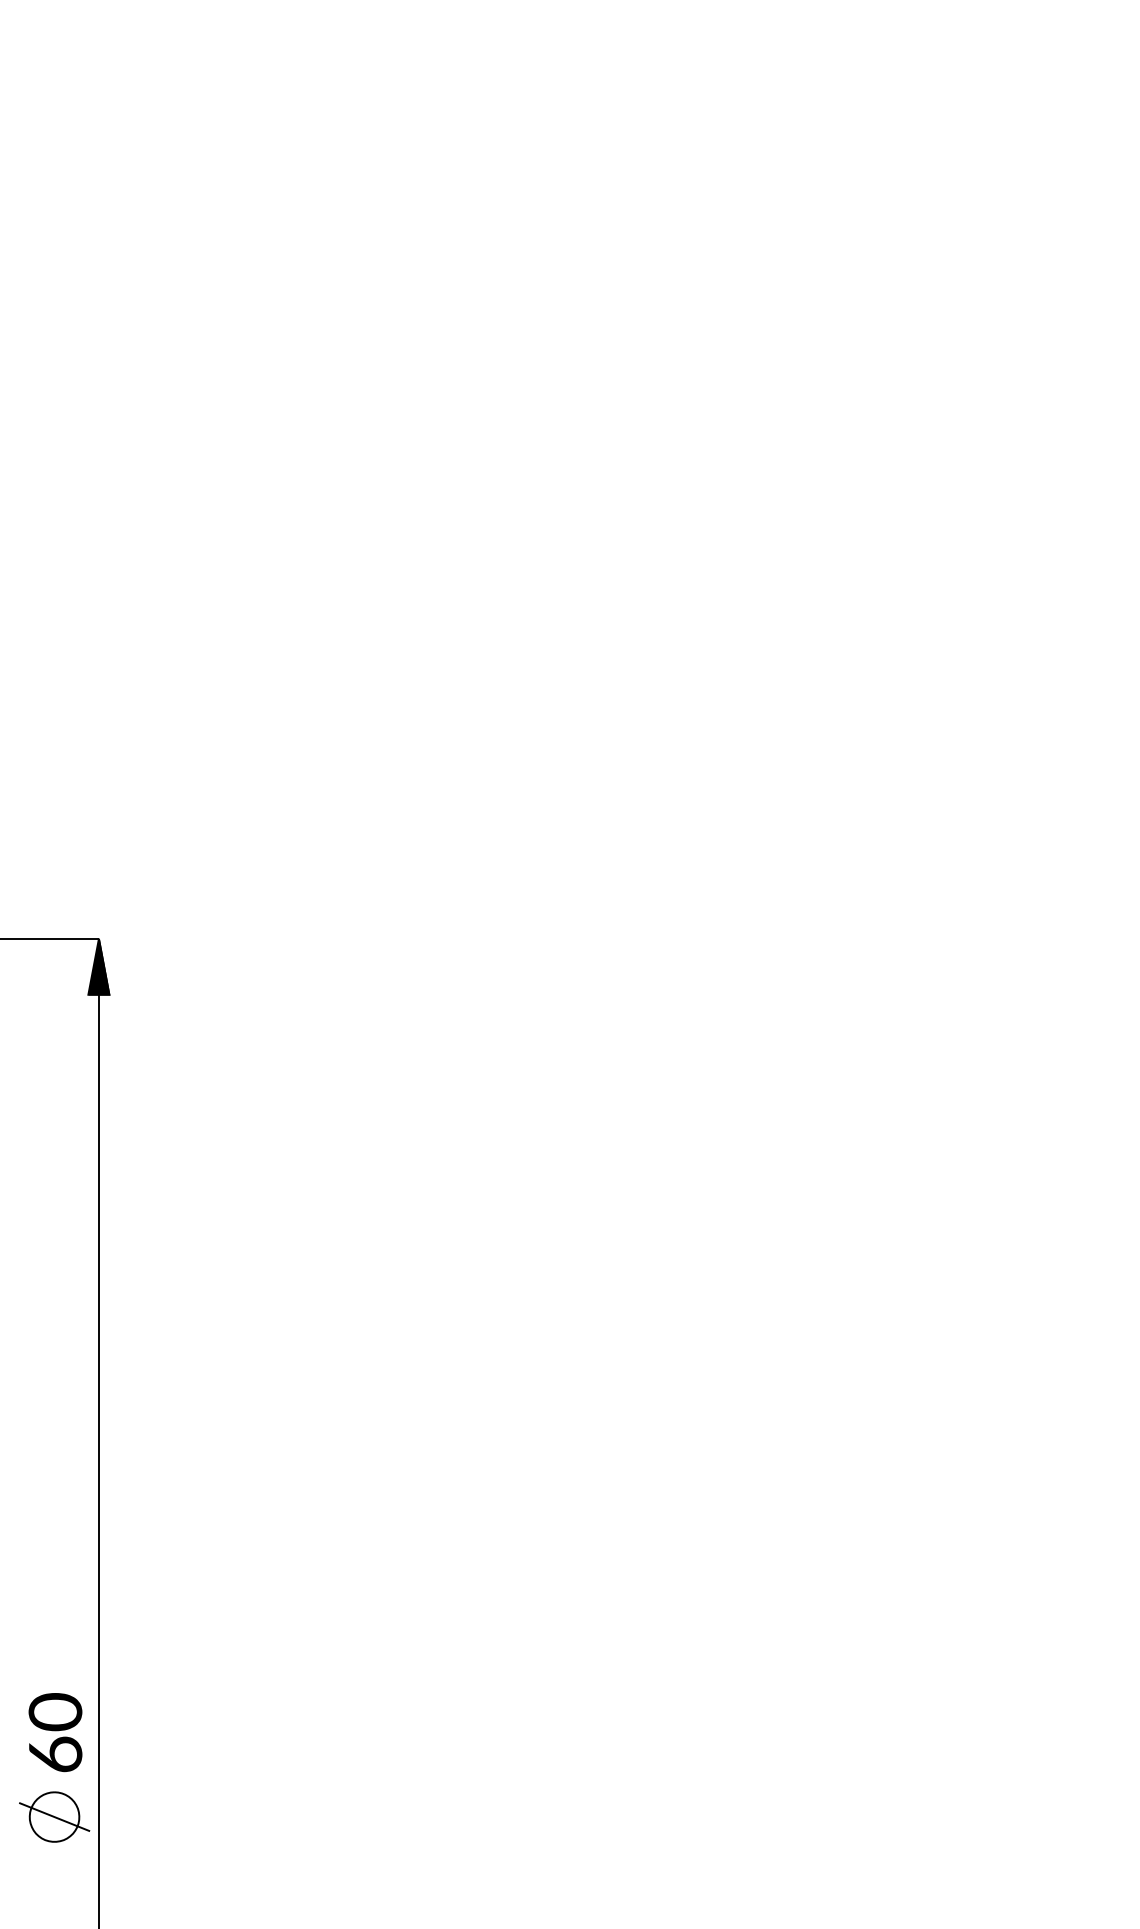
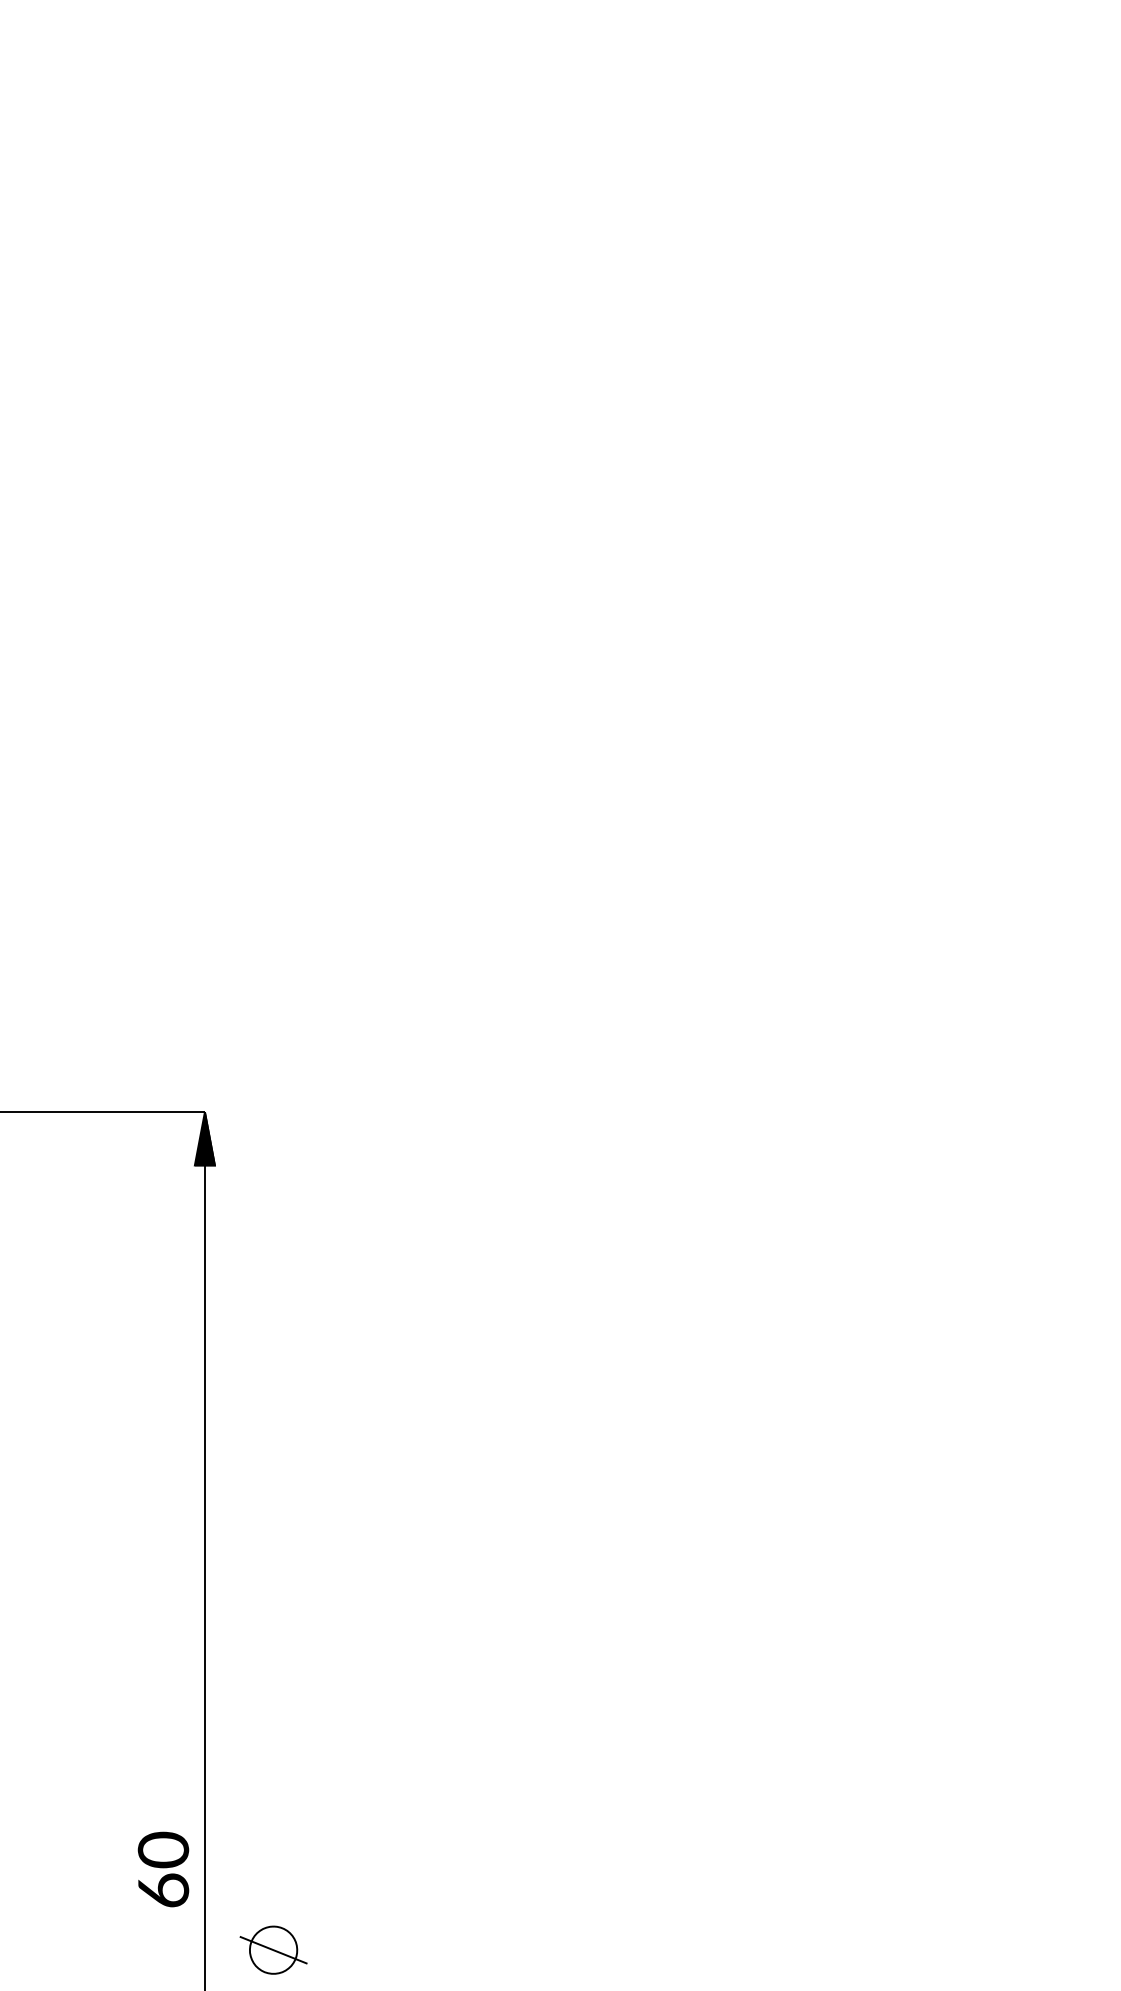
part: (54, 1816) -> (273, 1949), moved

